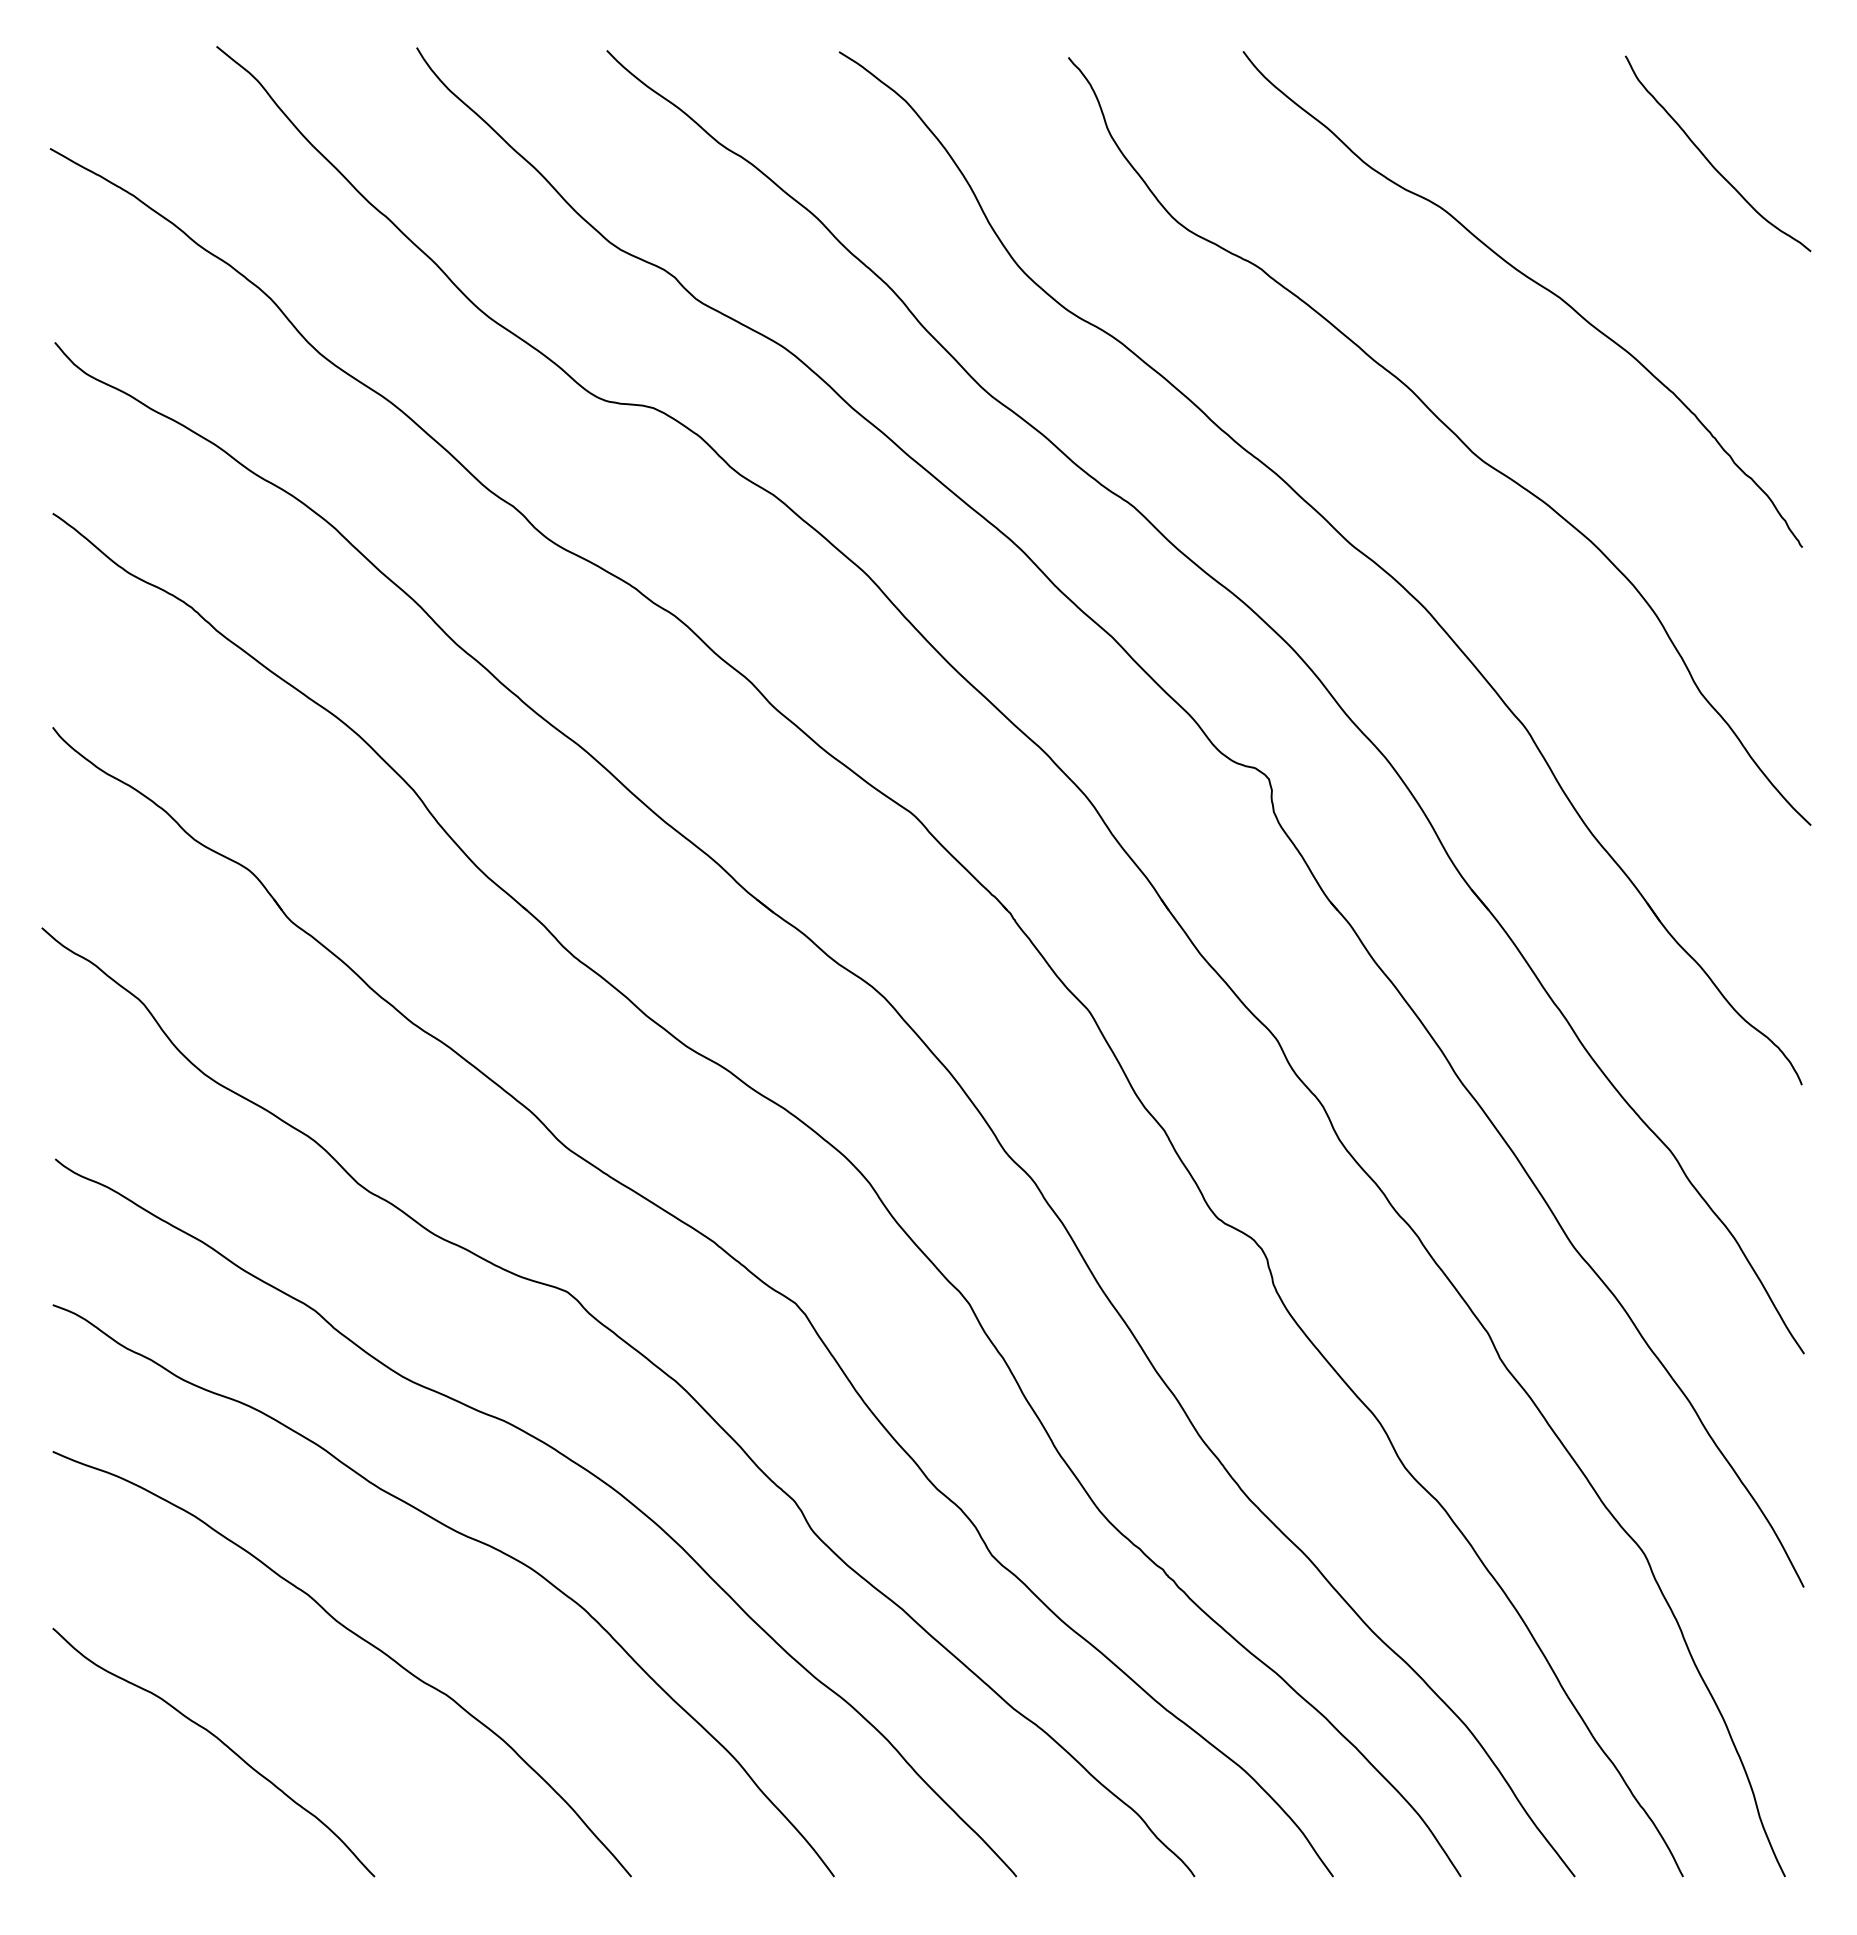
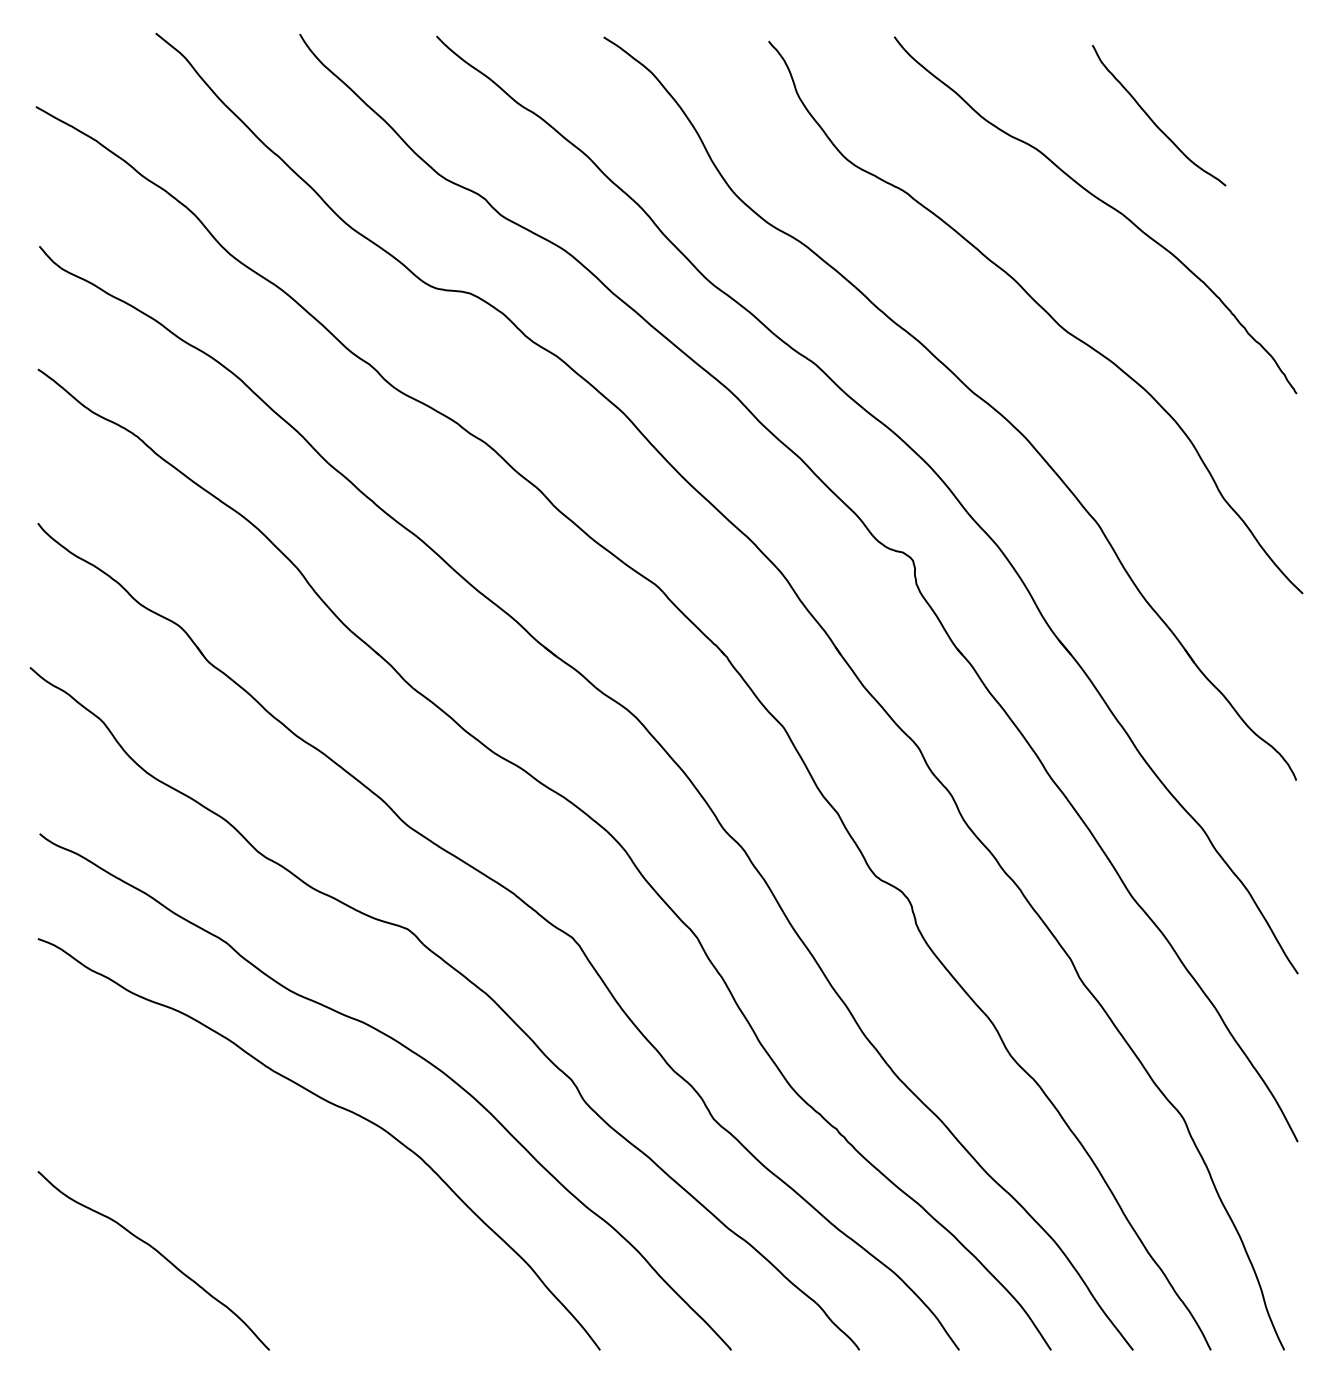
curve: (1709, 160) -> (1152, 120), moved
curve: (358, 1637) -> (257, 1178), removed

